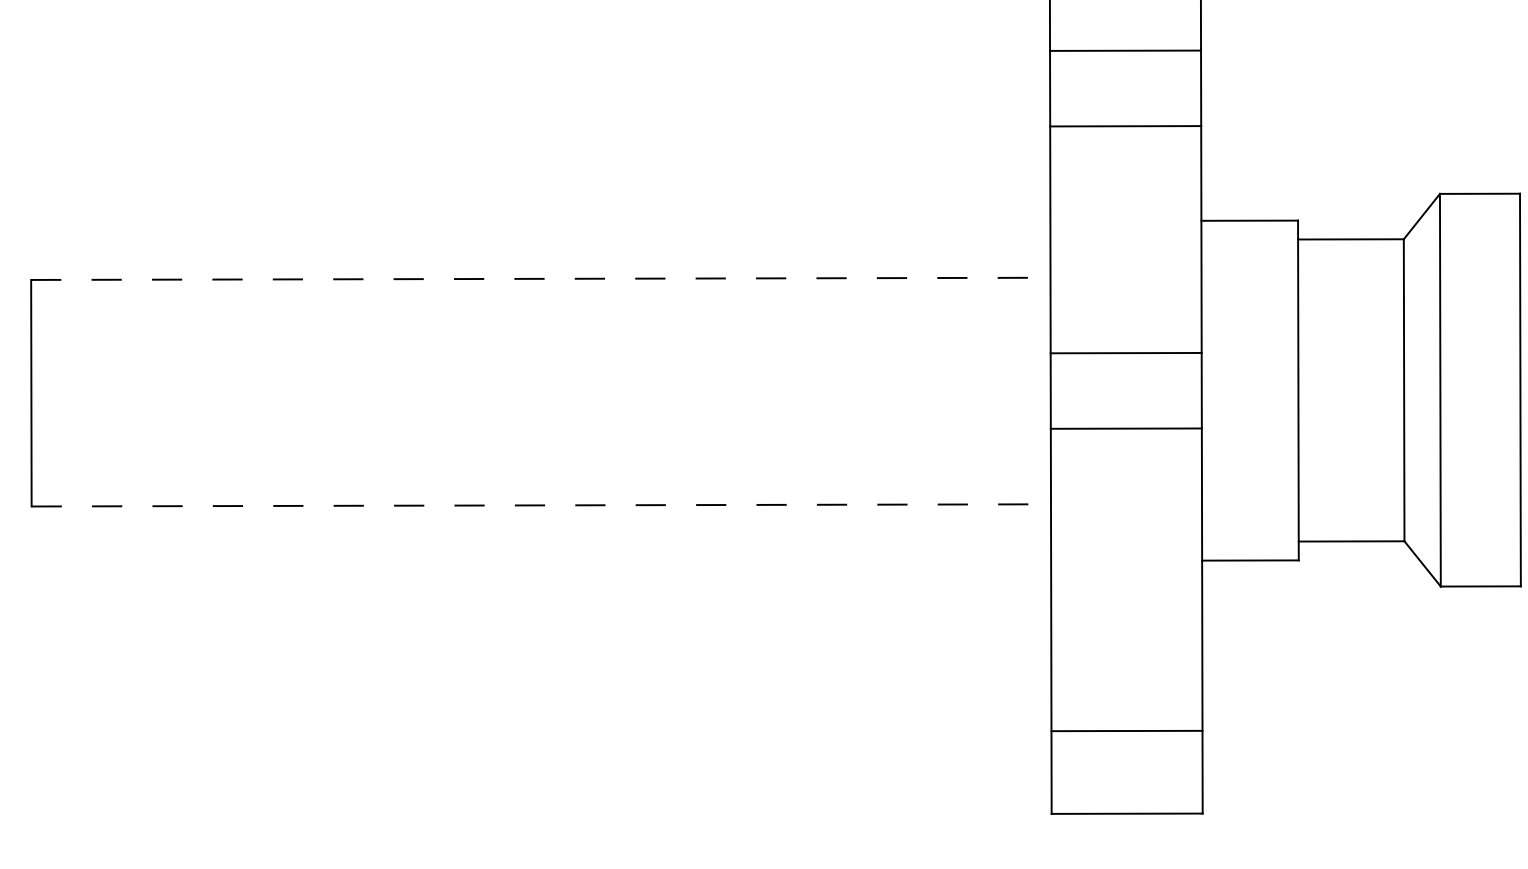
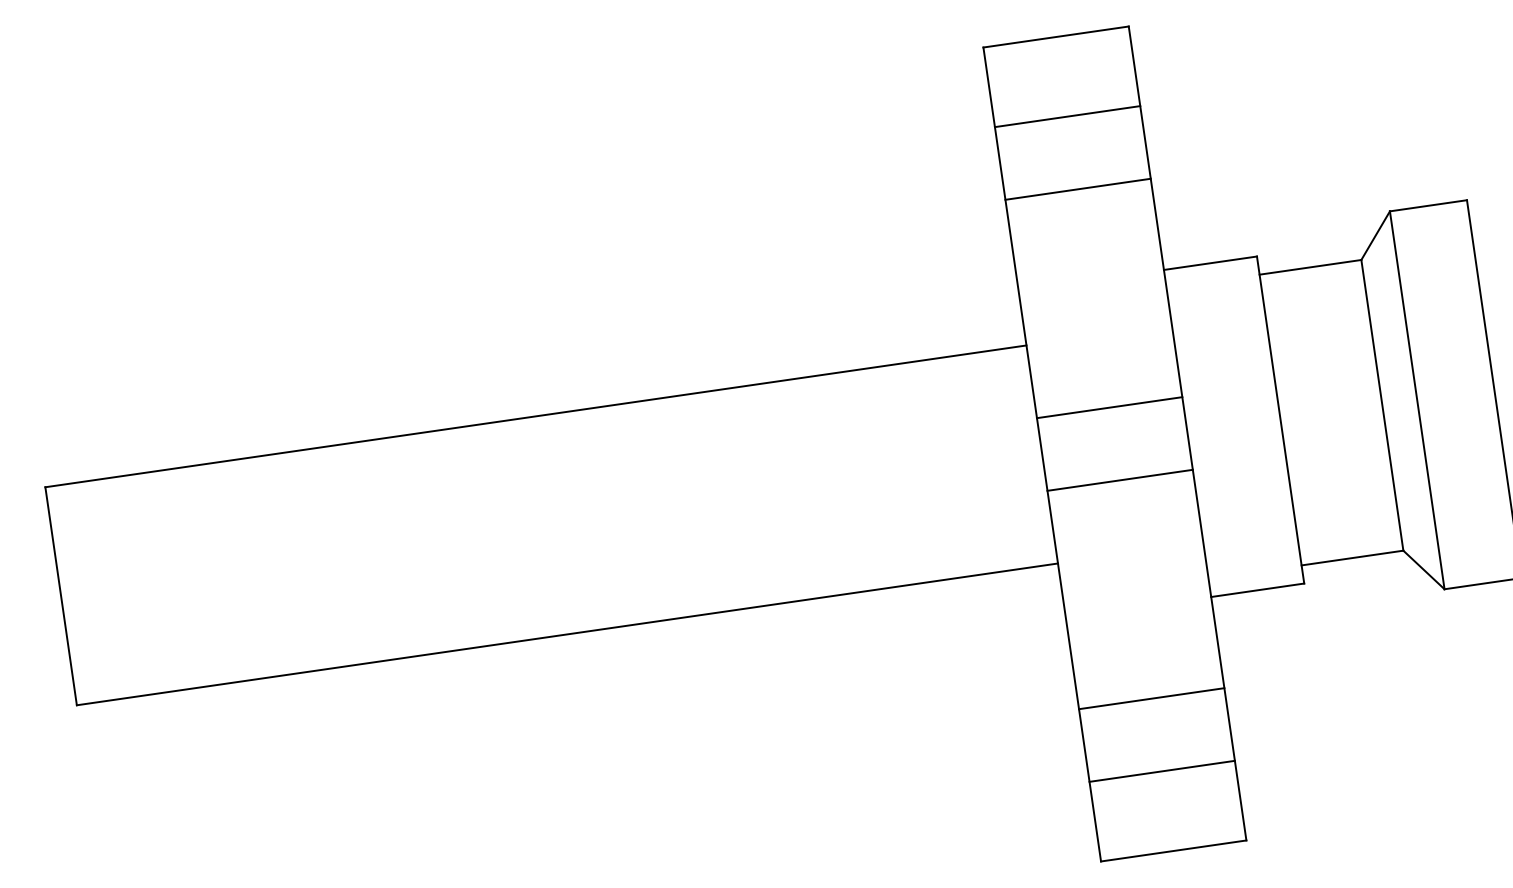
line: (540, 278) -> (535, 416), dashed -> solid
line: (541, 505) -> (567, 634), dashed -> solid
line: (1126, 655) -> (1151, 698), added

